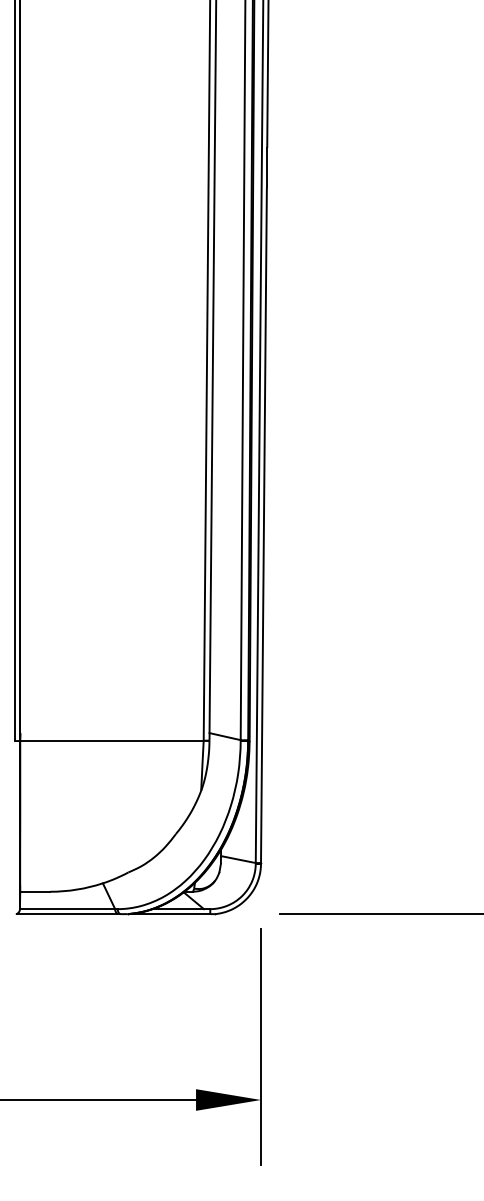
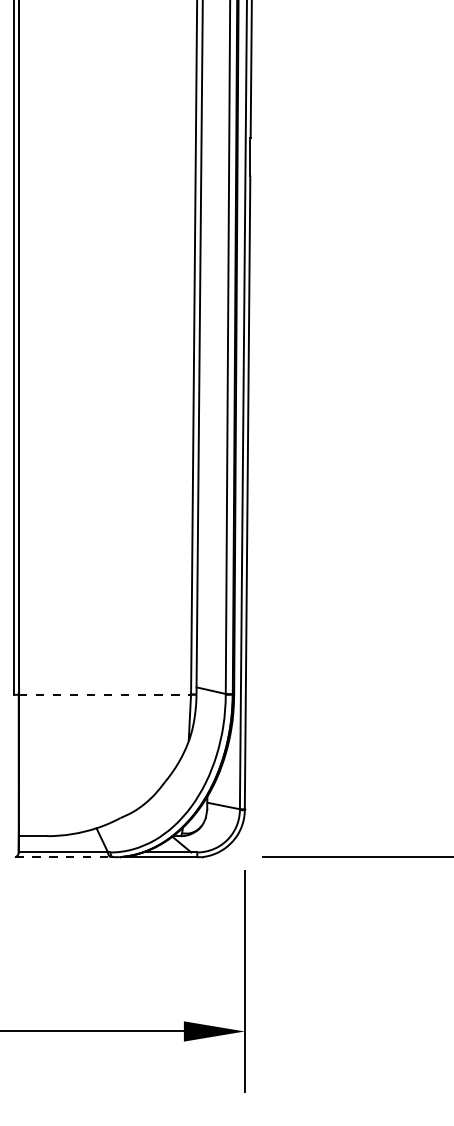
line: (111, 740) -> (104, 694), solid -> dashed
line: (65, 914) -> (61, 857), solid -> dashed

